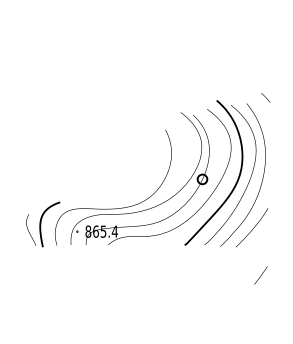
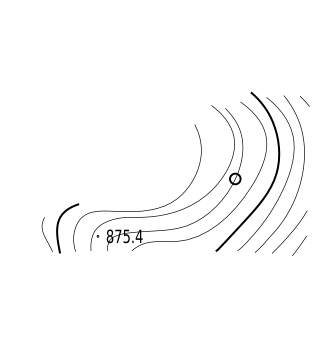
line: (265, 97) -> (304, 101), moved
text: (95, 231) -> (117, 236), 865.4 -> 875.4
line: (260, 275) -> (298, 246), moved

